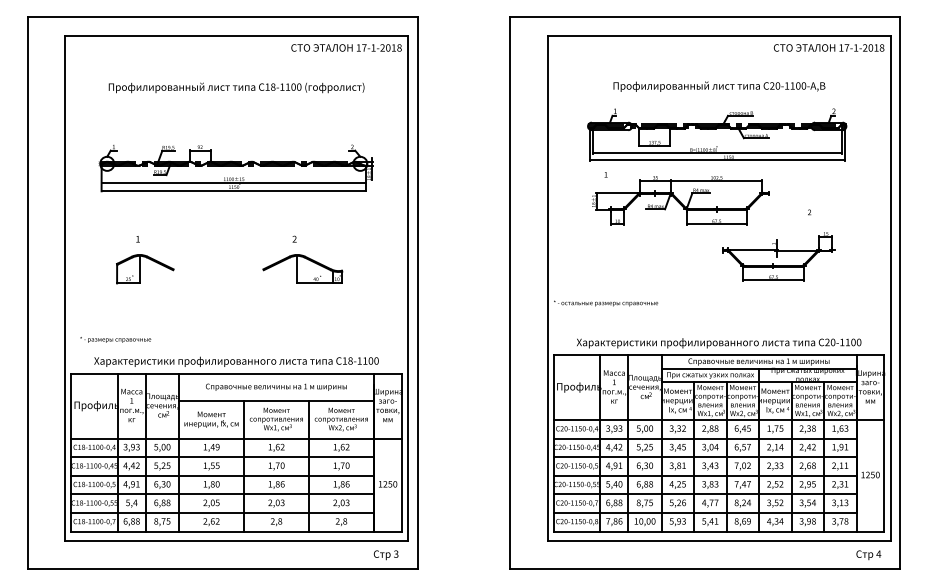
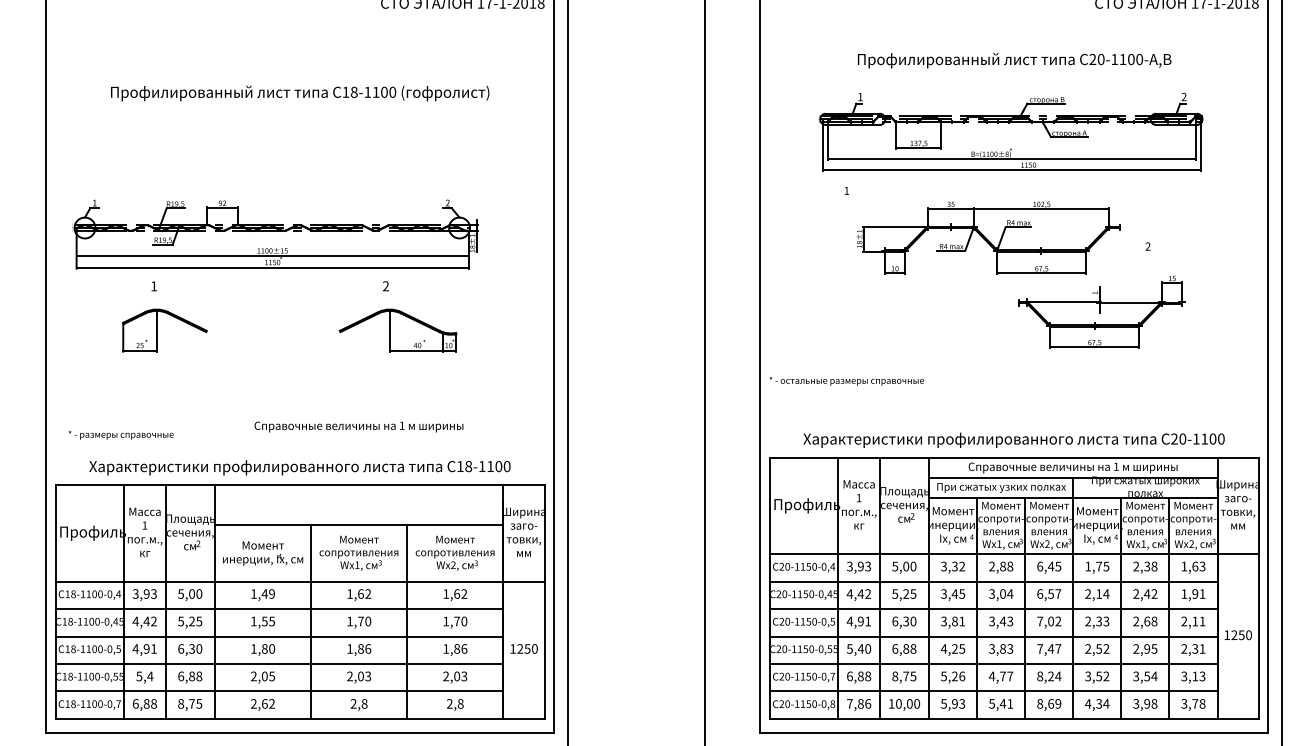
text: (236, 87) -> (299, 92), moved
part: (235, 168) -> (274, 234), moved
part: (680, 200) -> (988, 237), moved
text: (275, 386) -> (357, 425), moved

